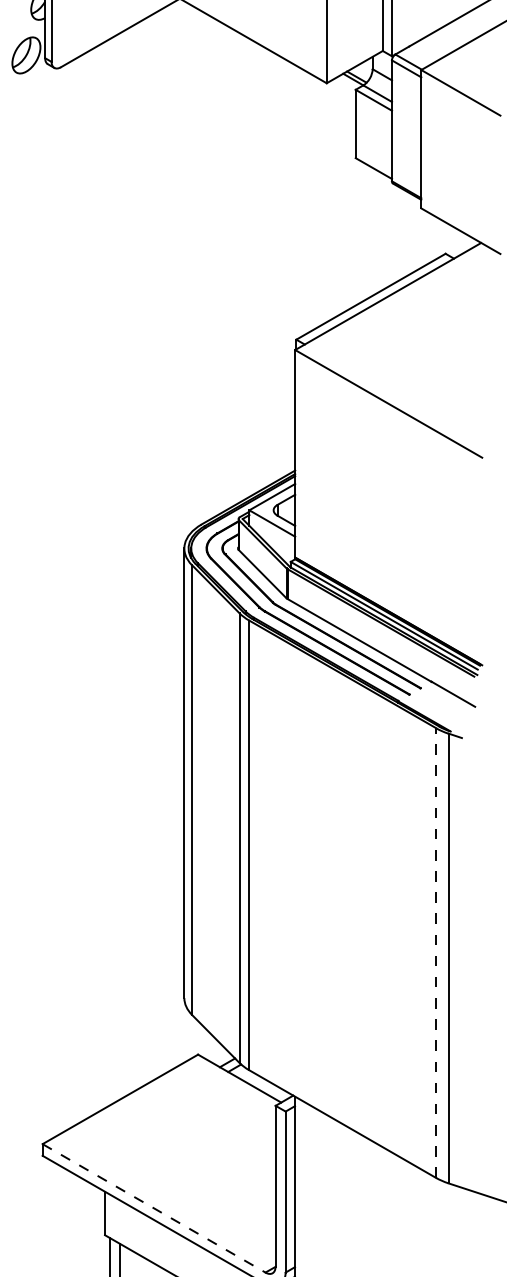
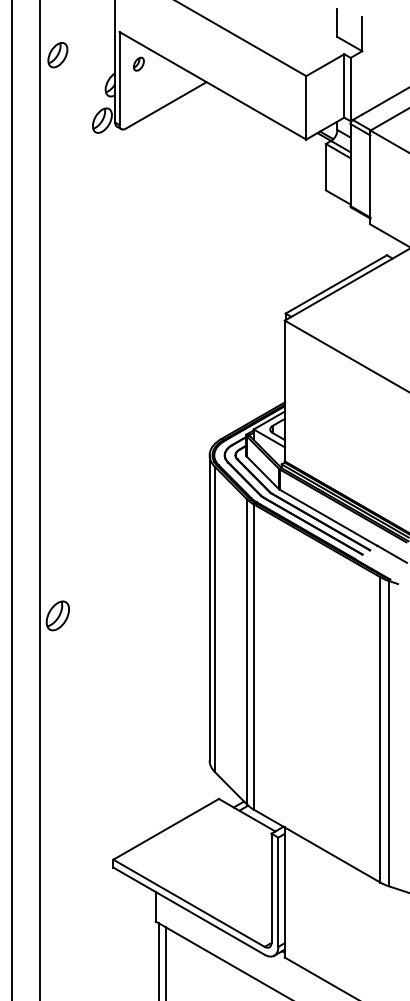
line: (436, 952) -> (380, 729), dashed -> solid
line: (154, 1208) -> (189, 903), dashed -> solid

